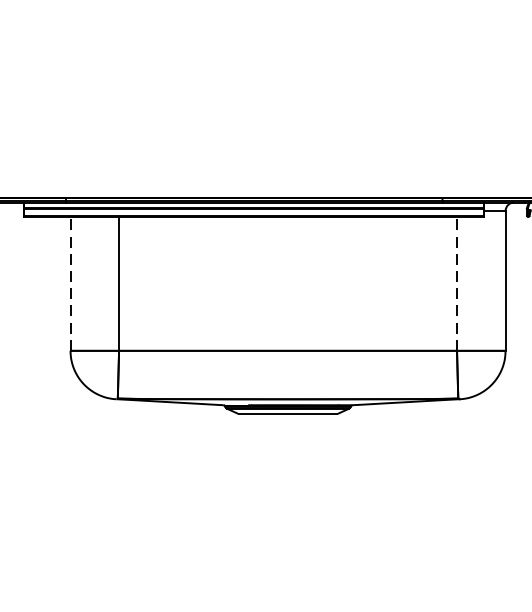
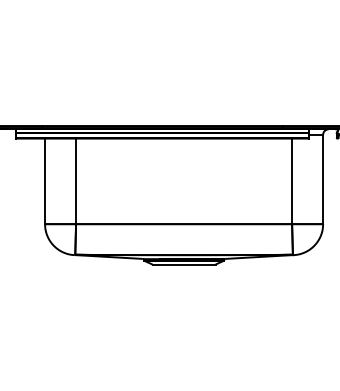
line: (71, 284) -> (45, 181), dashed -> solid
line: (457, 284) -> (292, 181), dashed -> solid

